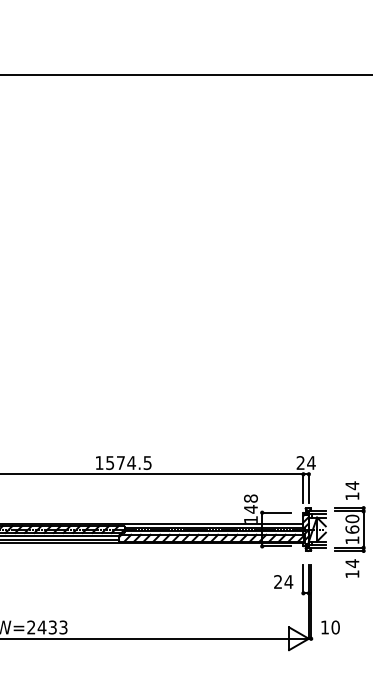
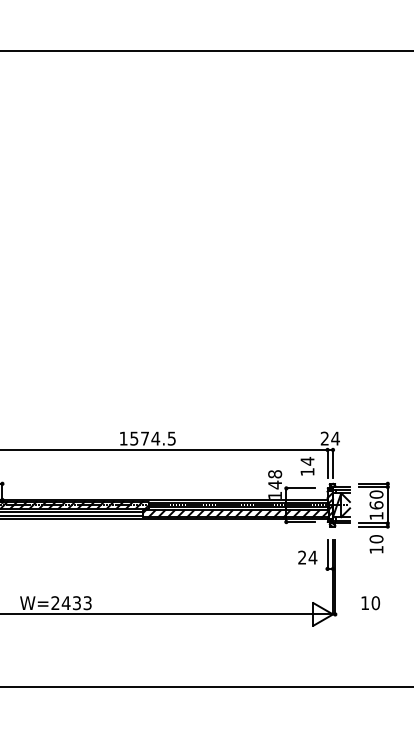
text: (352, 490) -> (307, 466), moved
text: (352, 562) -> (376, 538), 14 -> 10
text: (330, 627) -> (370, 603), moved

